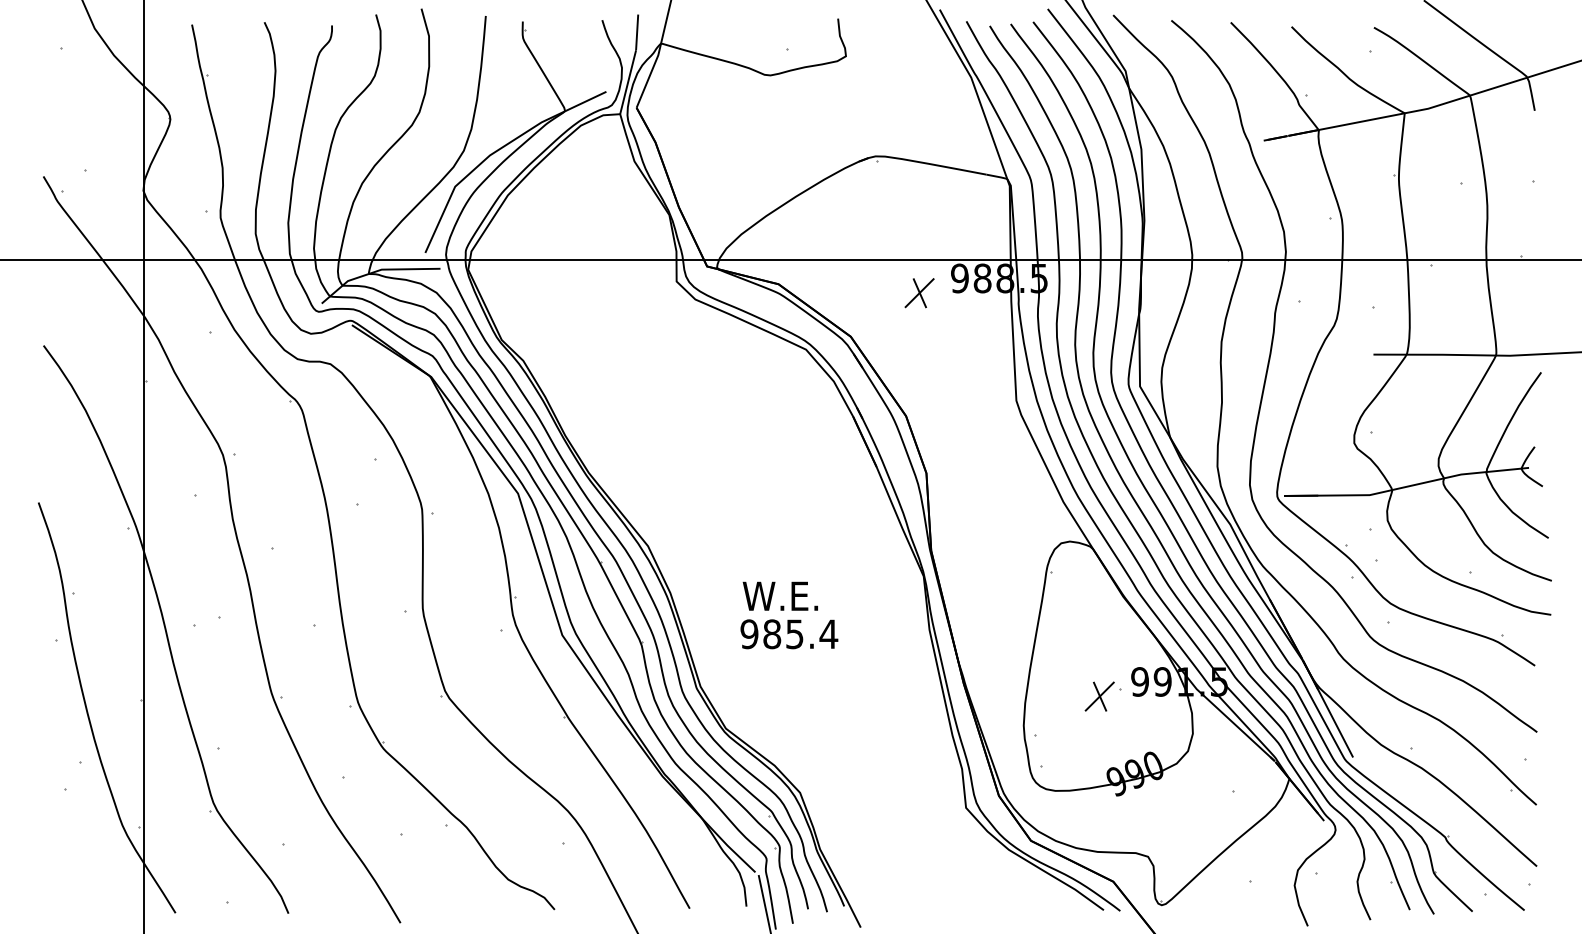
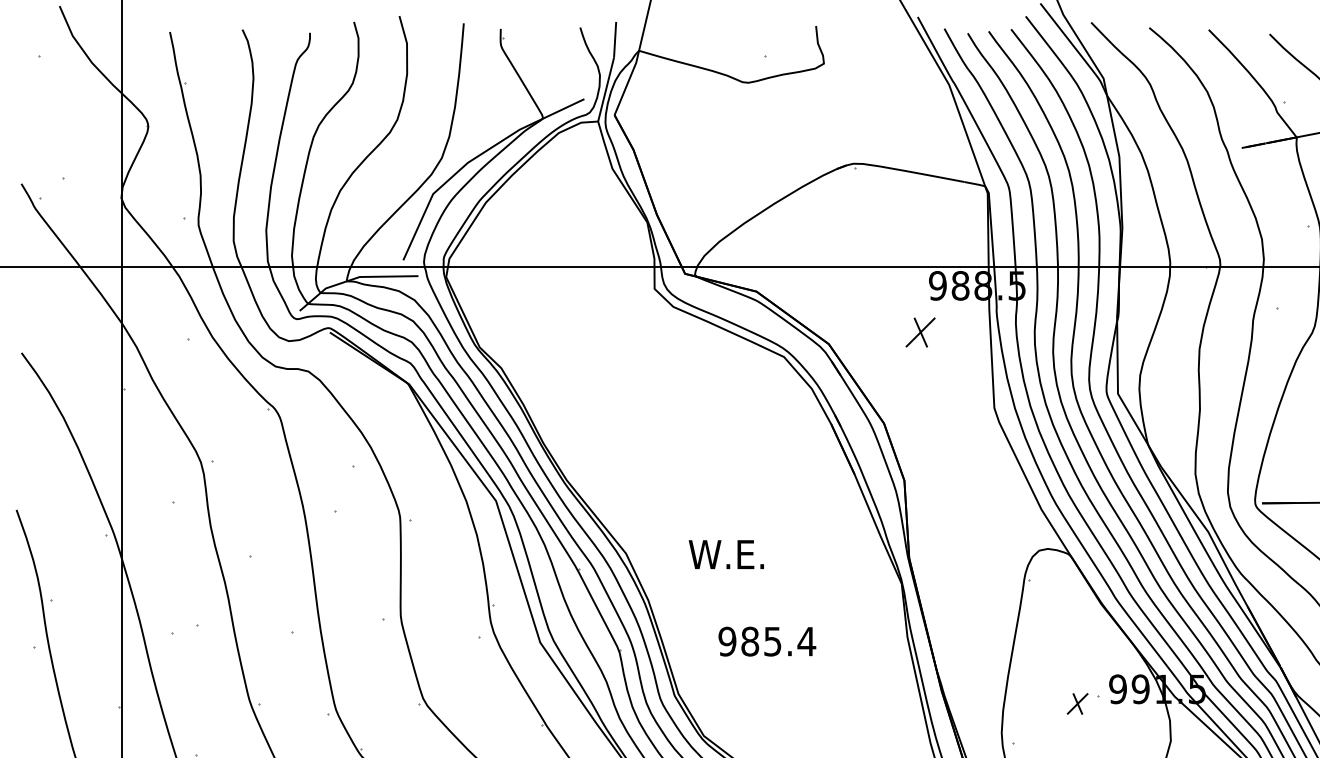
part: (919, 293) -> (920, 332), moved
text: (779, 595) -> (725, 553), moved
part: (1099, 696) -> (1077, 703), size x0.7

